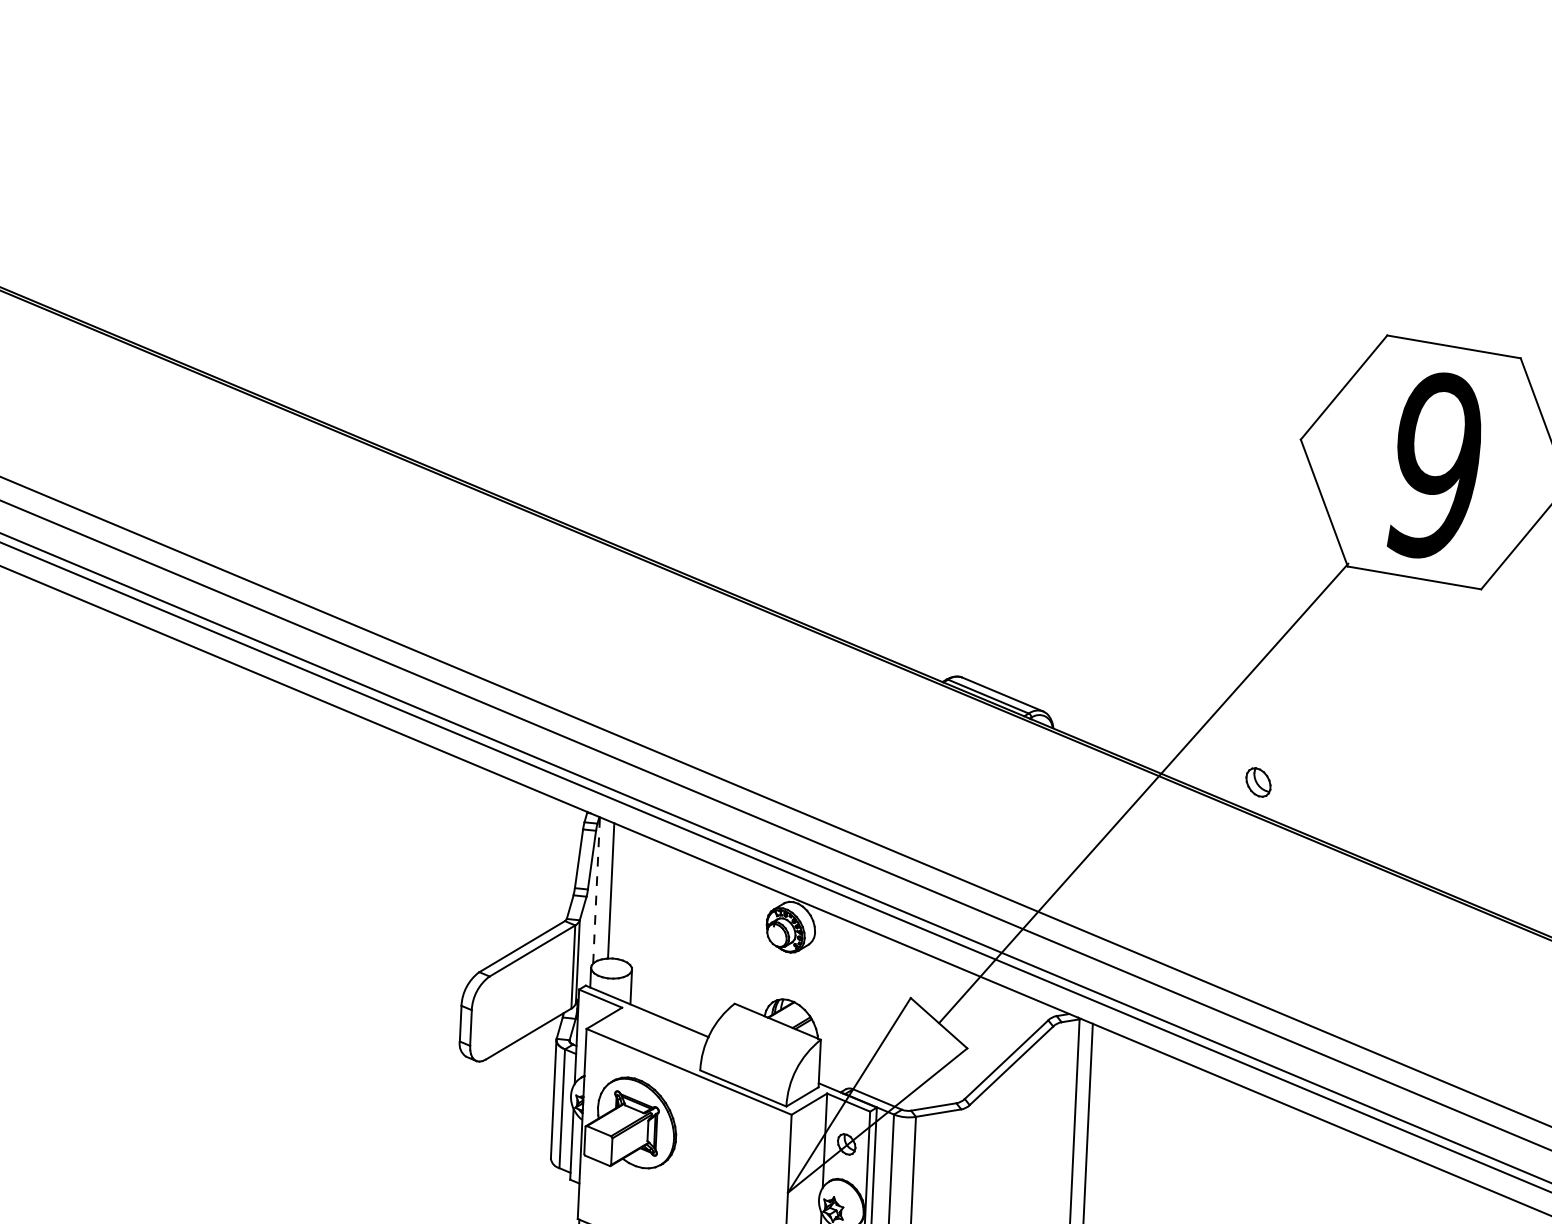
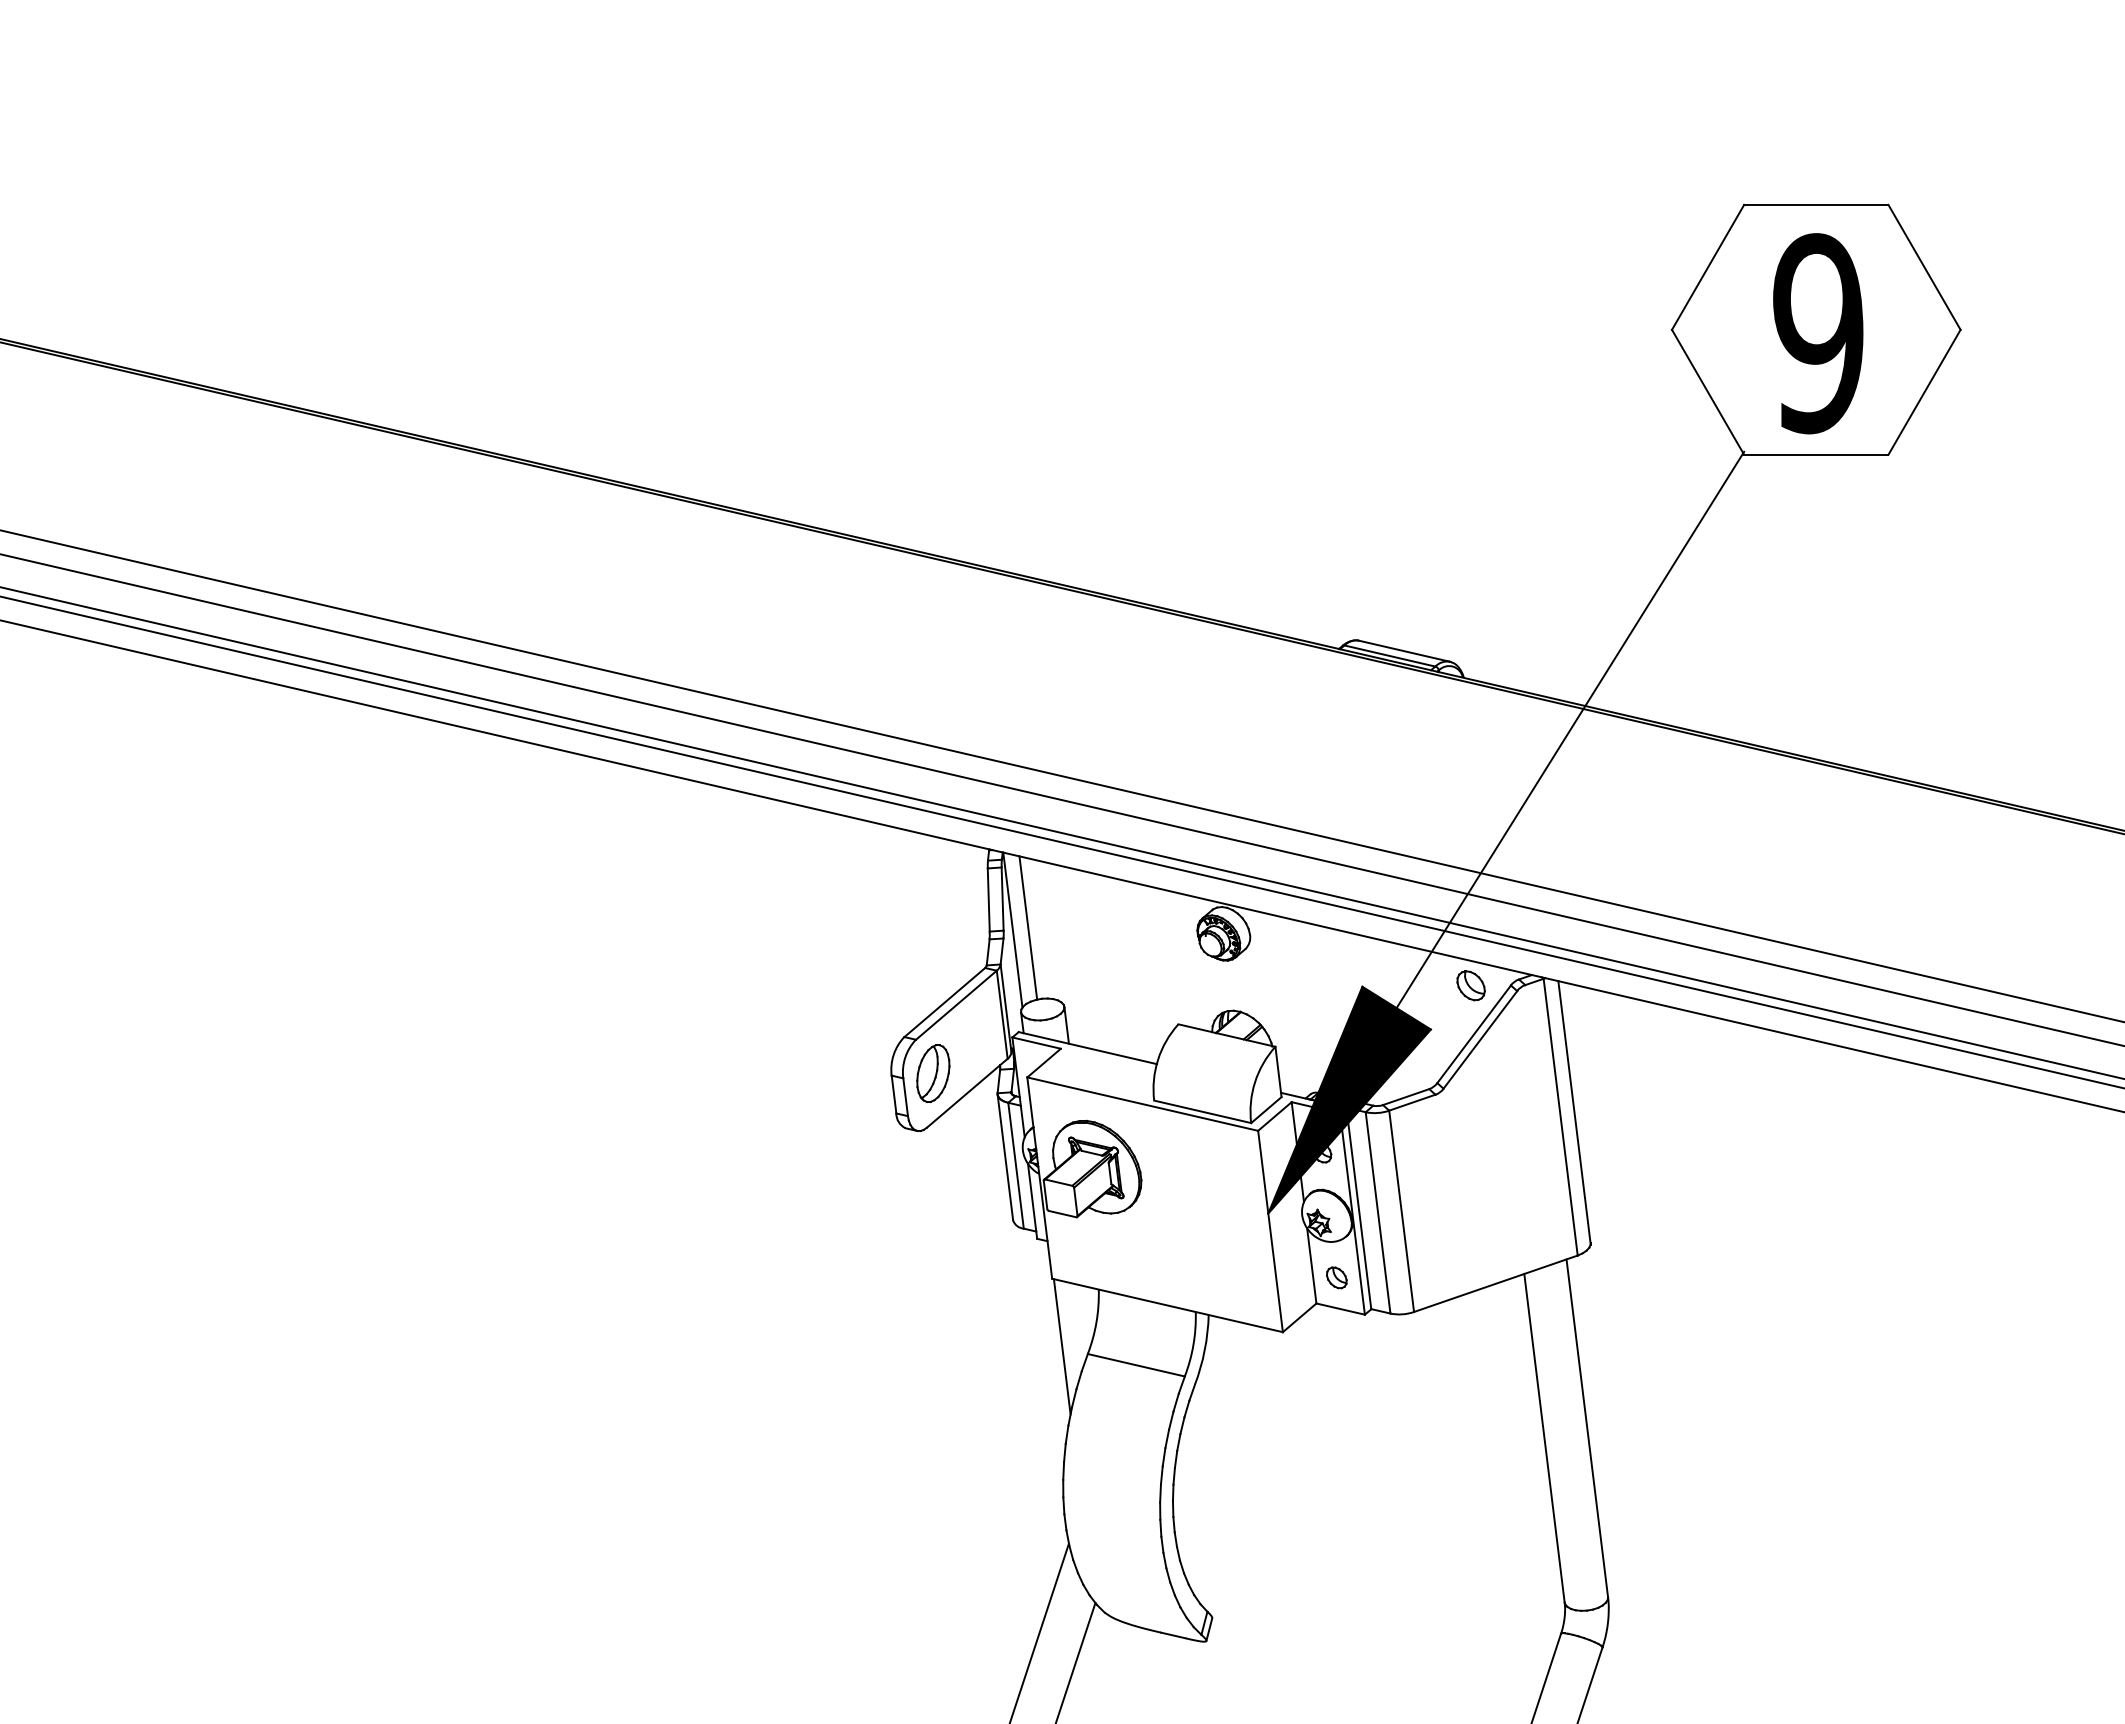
part: (1257, 782) -> (1470, 985), moved
line: (596, 889) -> (1012, 929), dashed -> solid
part: (500, 1010) -> (933, 1073), added
fill: (881, 1100) -> (1349, 1099), added

